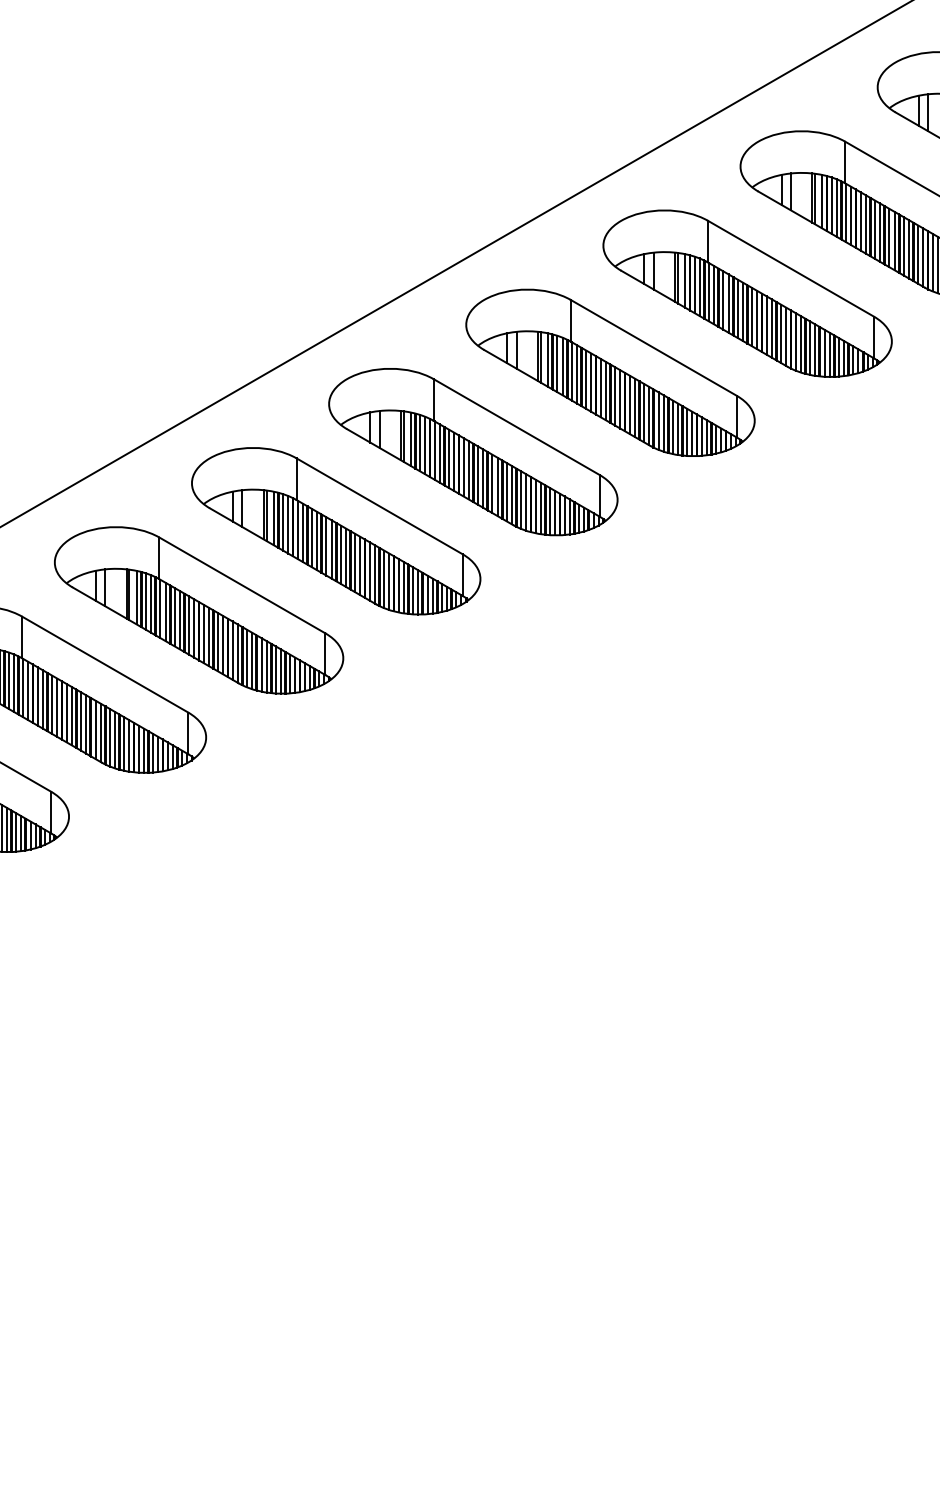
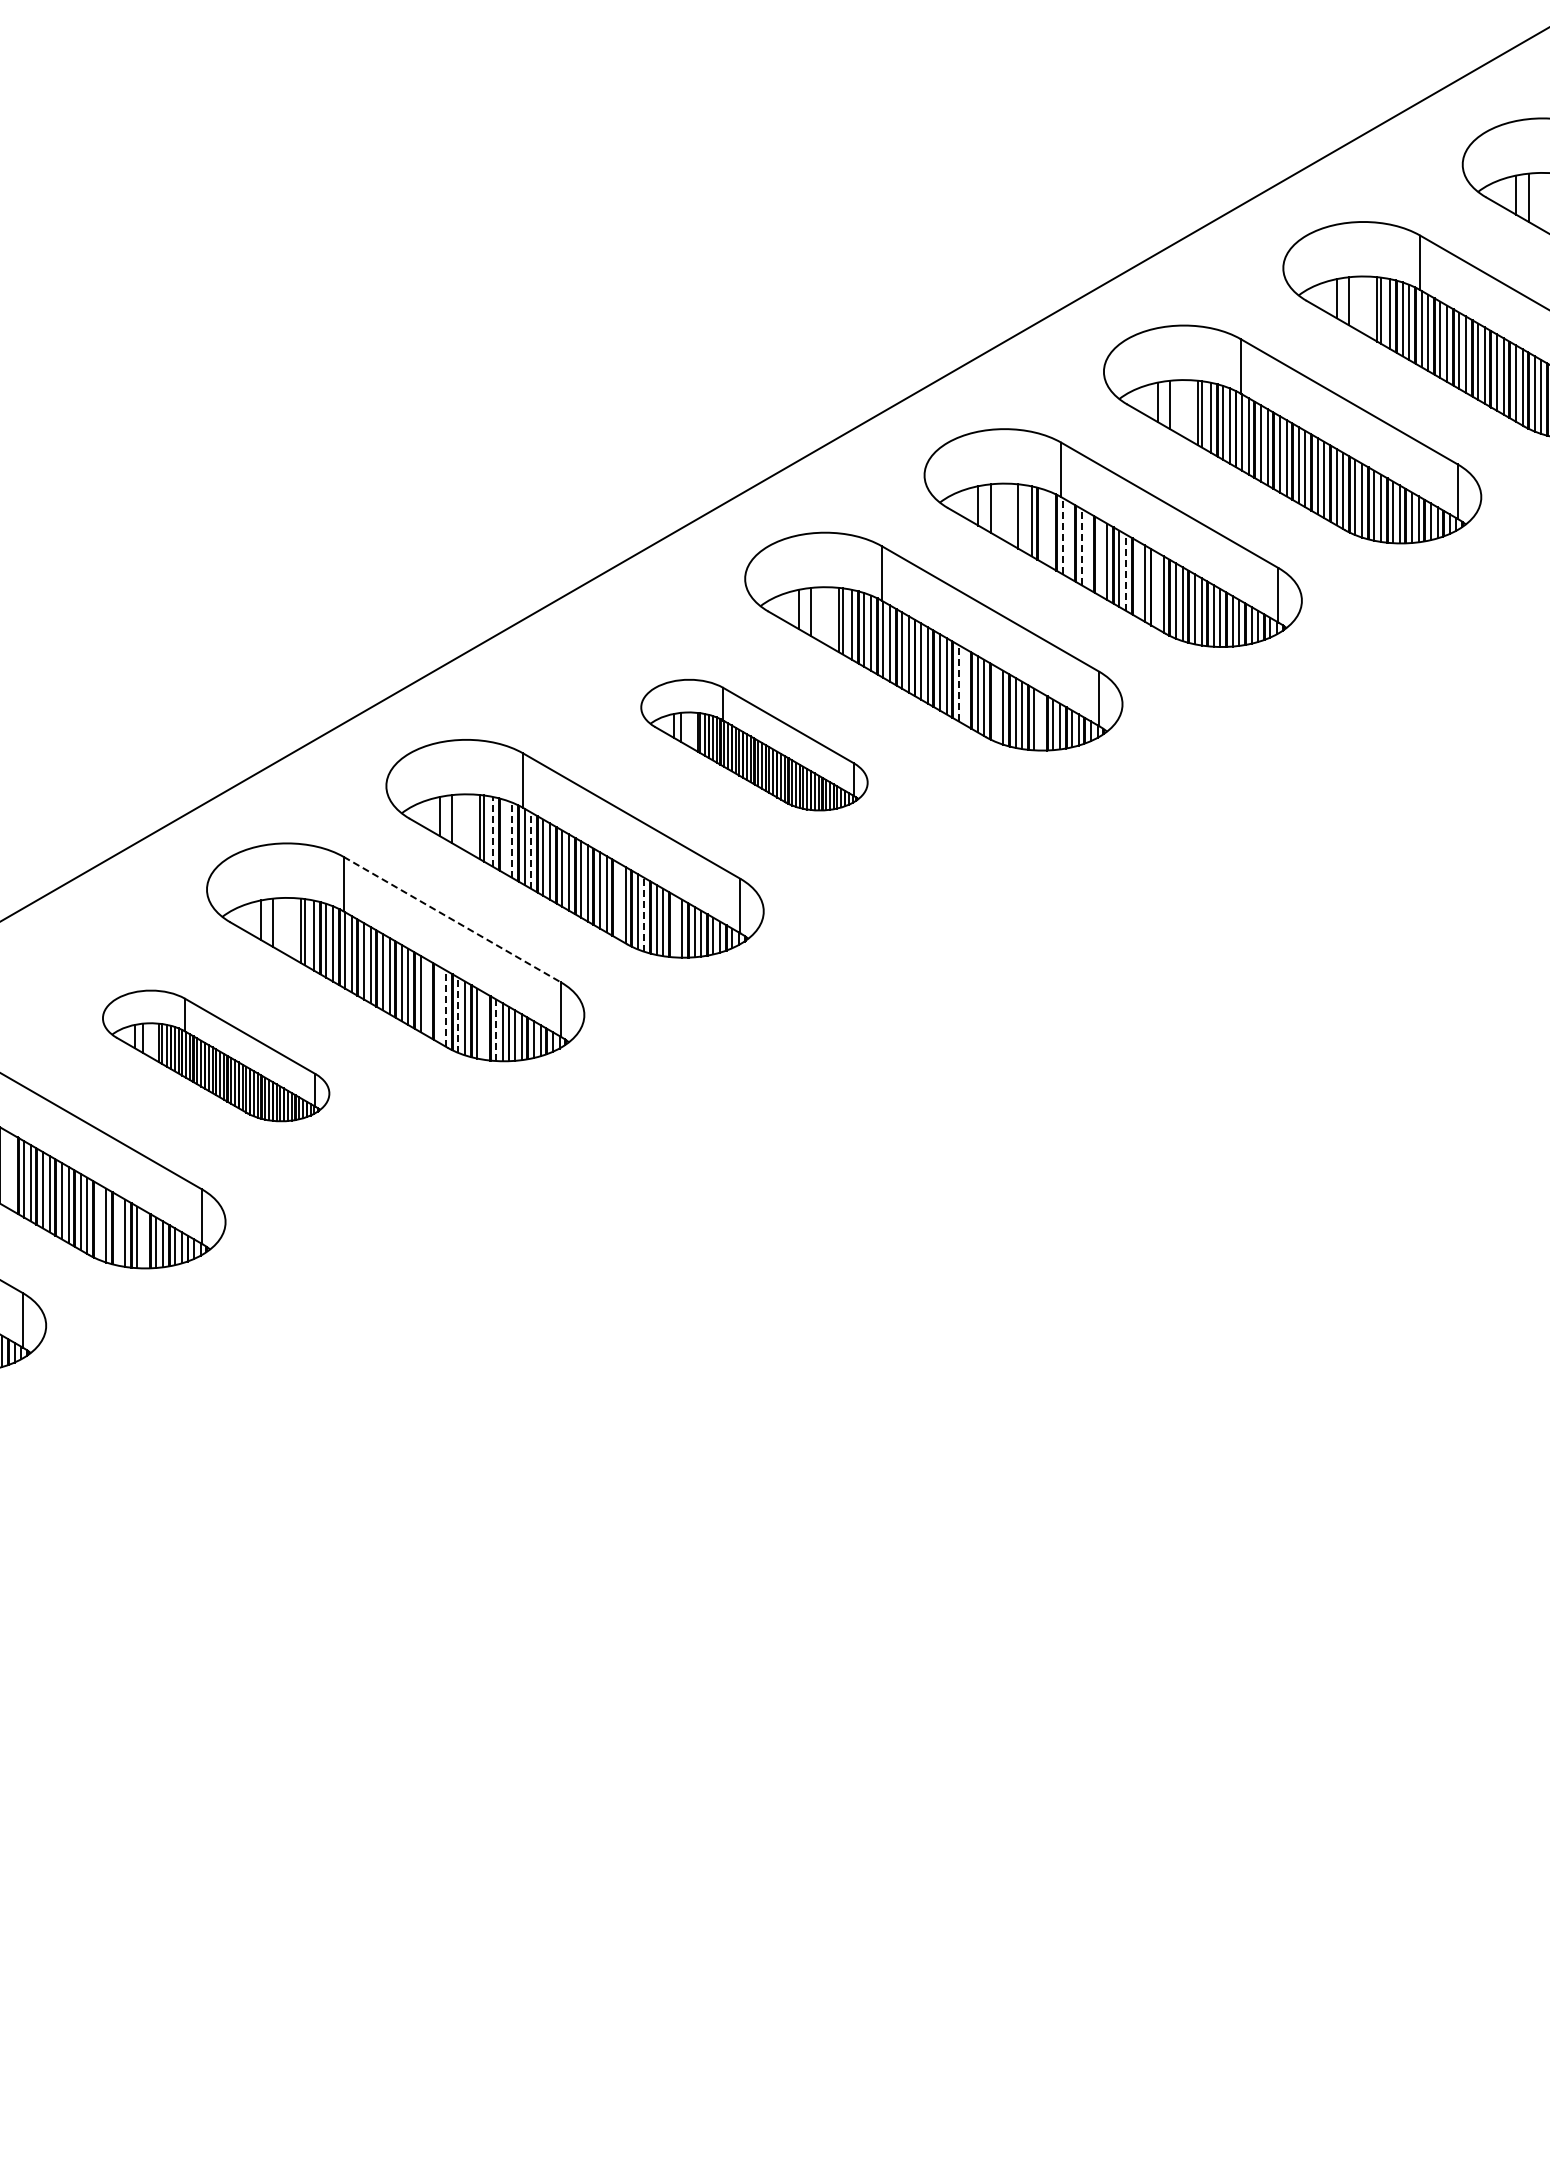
line: (815, 198) -> (1022, 517), removed
line: (831, 205) -> (1043, 526), removed
line: (836, 207) -> (1050, 529), removed
line: (845, 212) -> (1062, 535), solid -> dashed
line: (851, 215) -> (1069, 539), removed
line: (860, 220) -> (1081, 546), solid -> dashed
line: (865, 224) -> (1088, 550), removed
line: (875, 229) -> (1100, 557), removed
line: (894, 240) -> (1125, 572), solid -> dashed
line: (904, 246) -> (1138, 579), removed
line: (918, 254) -> (1157, 590), removed
line: (766, 324) -> (958, 682), solid -> dashed
line: (771, 328) -> (965, 687), removed
line: (795, 341) -> (996, 704), removed
line: (829, 354) -> (1041, 721), removed
part: (610, 372) -> (754, 744), size x0.6
line: (410, 438) -> (493, 831), solid -> dashed
line: (420, 443) -> (505, 837), removed
line: (425, 445) -> (512, 840), solid -> dashed
line: (440, 453) -> (531, 850), solid -> dashed
line: (506, 492) -> (618, 901), removed
line: (526, 502) -> (644, 914), solid -> dashed
line: (379, 506) -> (452, 919), solid -> dashed
line: (550, 511) -> (675, 926), removed
line: (360, 565) -> (427, 997), removed
line: (369, 571) -> (439, 1004), removed
line: (375, 574) -> (446, 1008), solid -> dashed
line: (384, 579) -> (458, 1015), solid -> dashed
line: (403, 587) -> (483, 1025), removed
line: (413, 591) -> (496, 1030), solid -> dashed
part: (198, 610) -> (215, 1055), size x0.6
line: (37, 696) -> (5, 1168), removed
line: (42, 699) -> (11, 1172), removed
line: (109, 737) -> (99, 1222), removed
line: (124, 743) -> (118, 1230), removed
line: (144, 750) -> (144, 1239), removed

